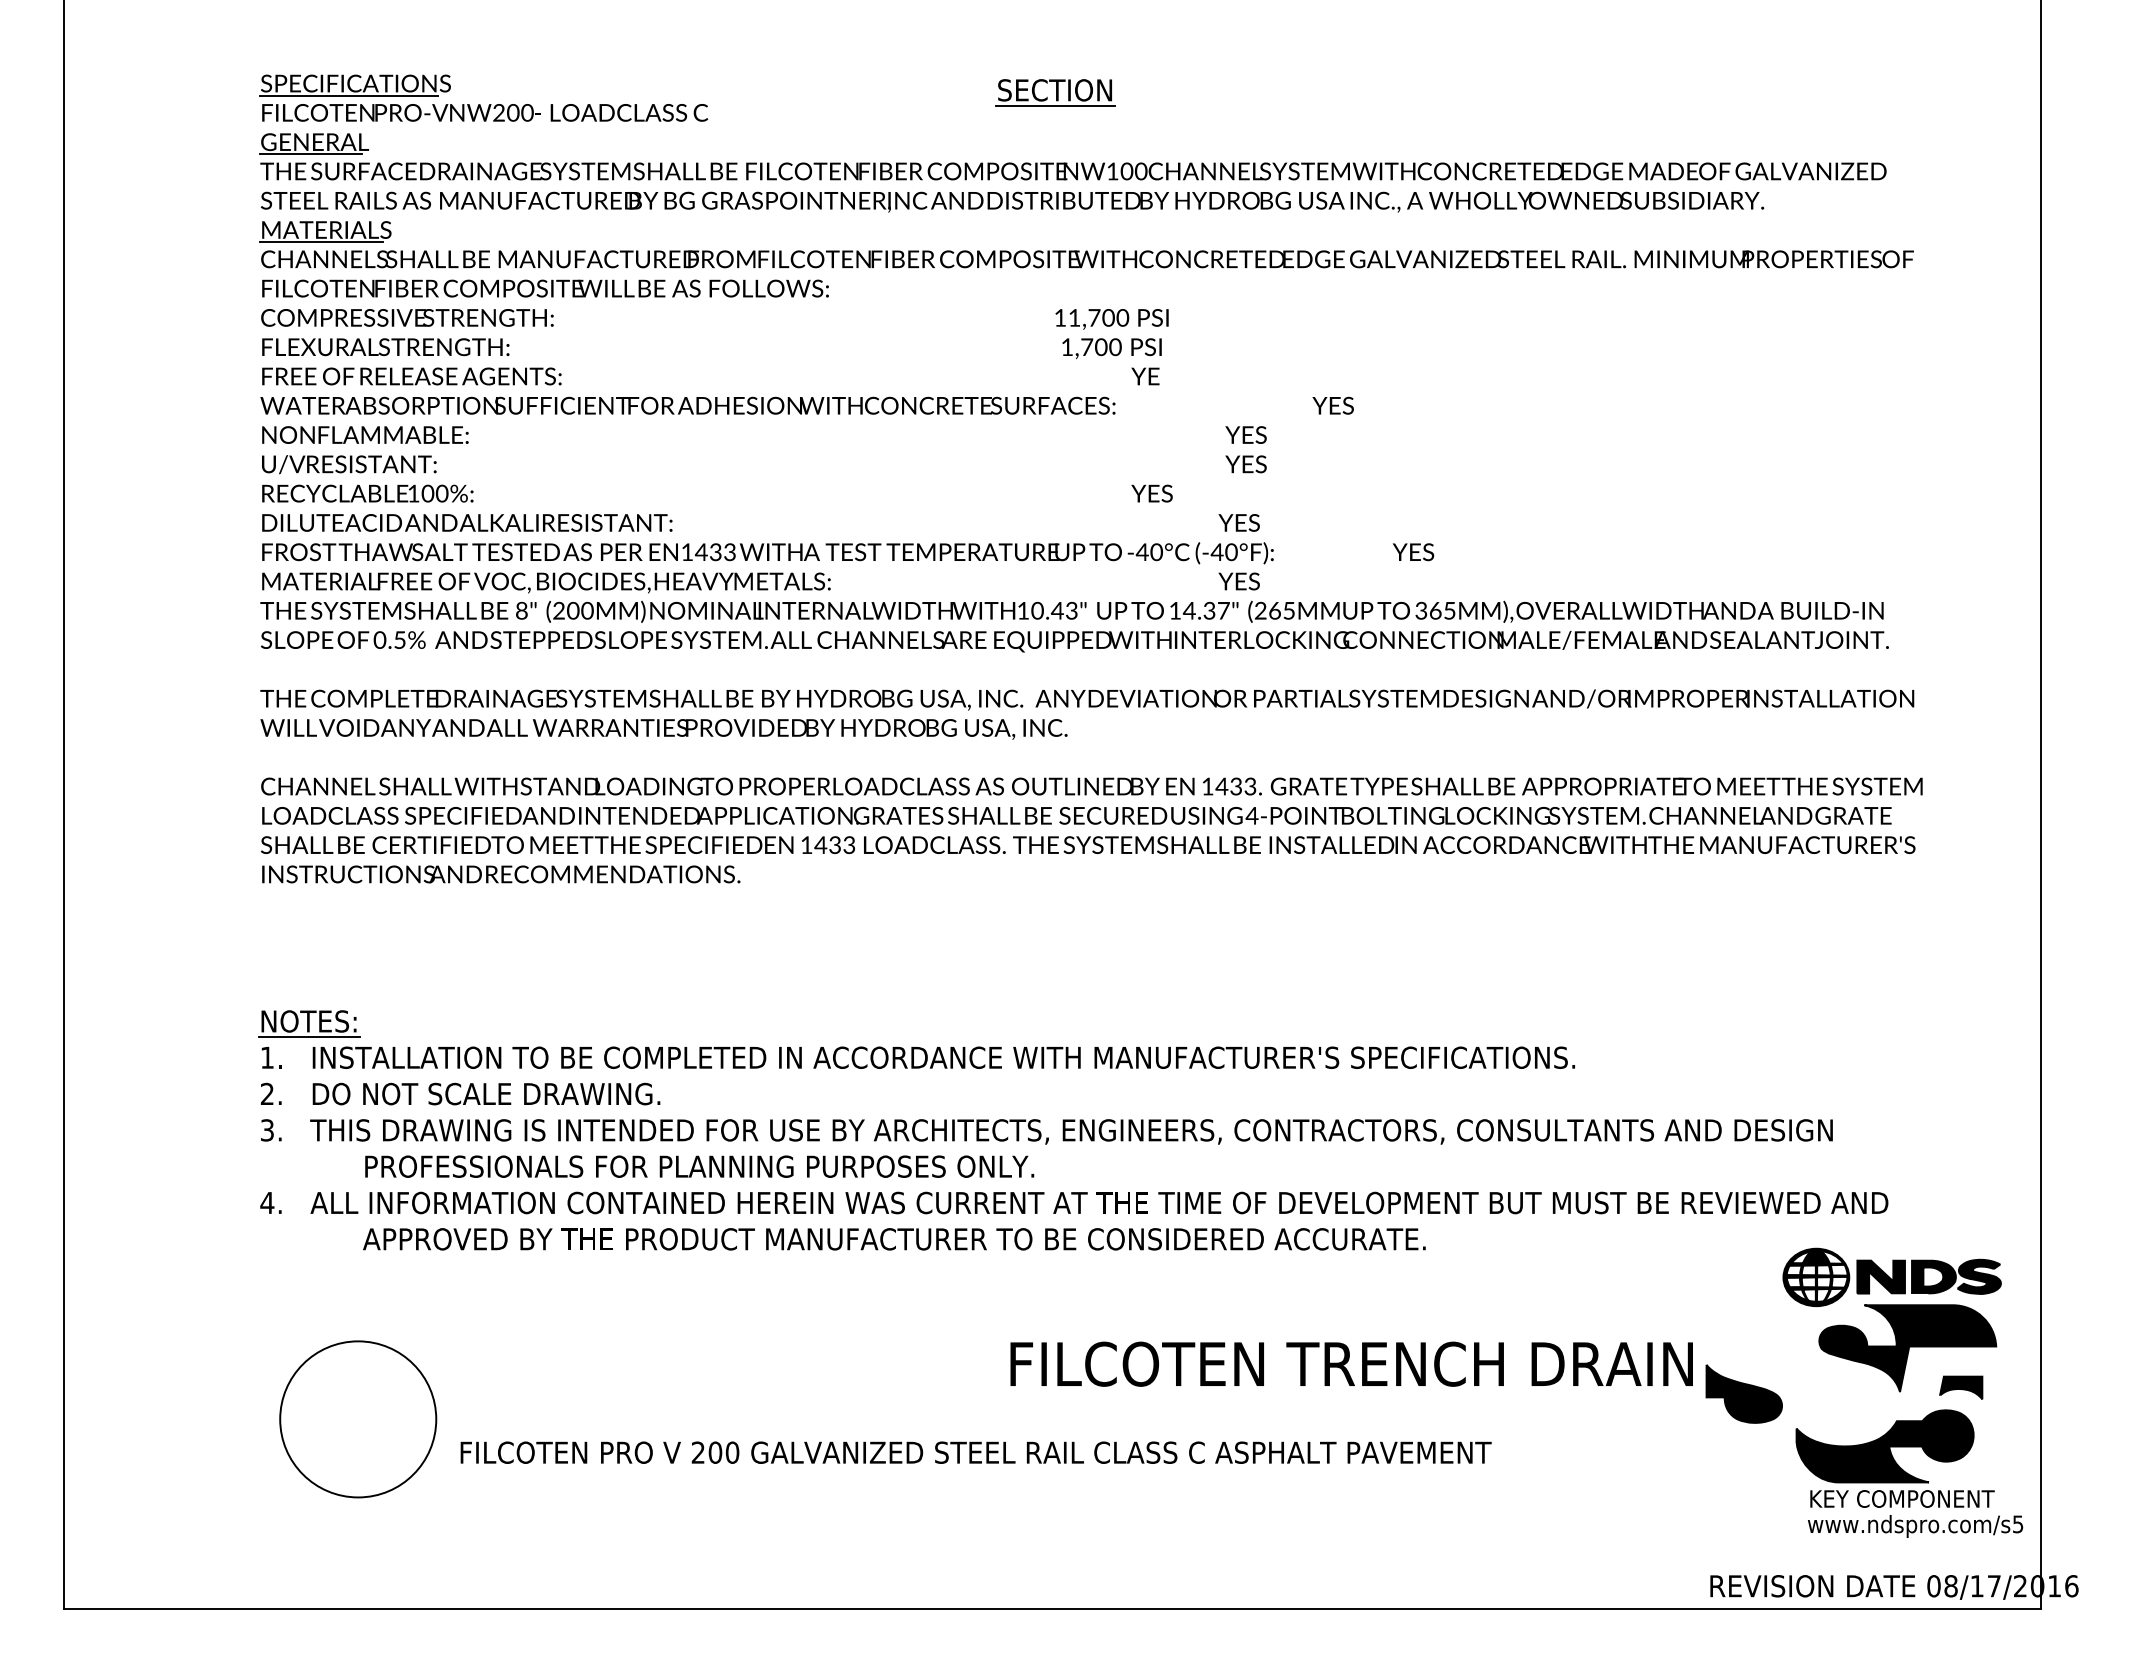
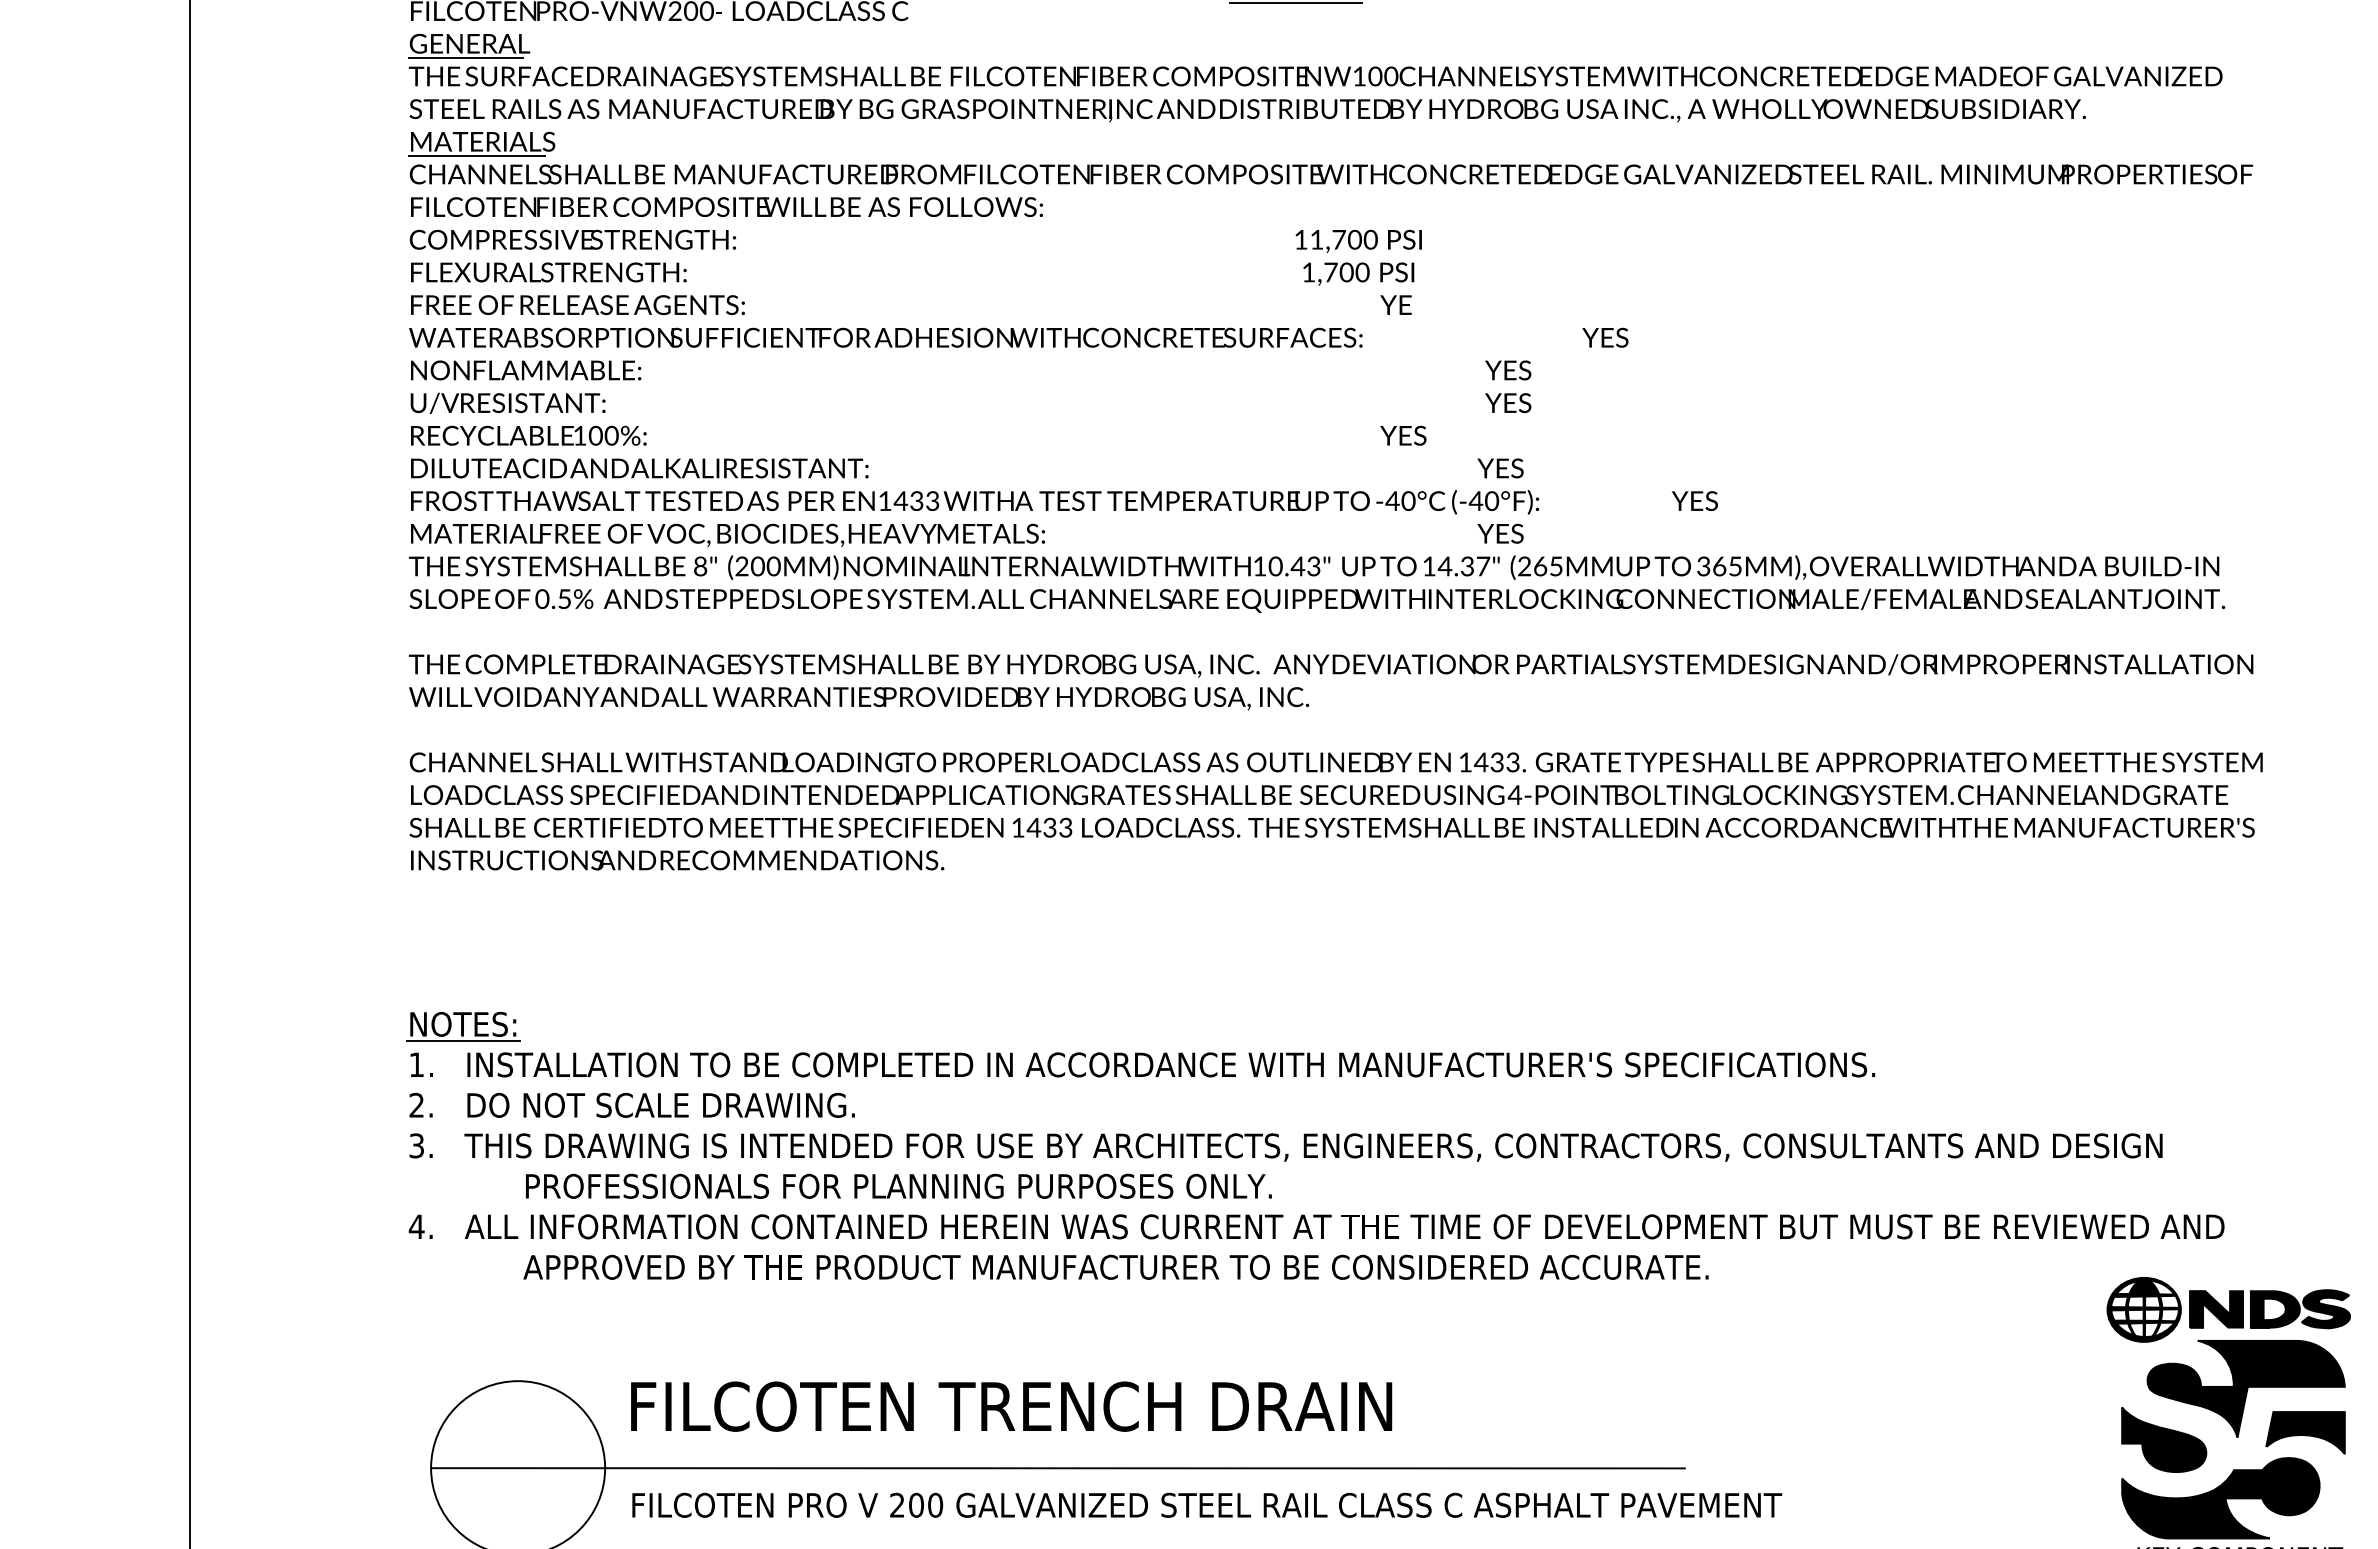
text: (1351, 1363) -> (1011, 1405), moved
part: (1961, 1387) -> (2306, 1432), size x1.67
part: (1743, 1393) -> (2163, 1439), moved
line: (842, 1419) -> (1058, 1468), added

